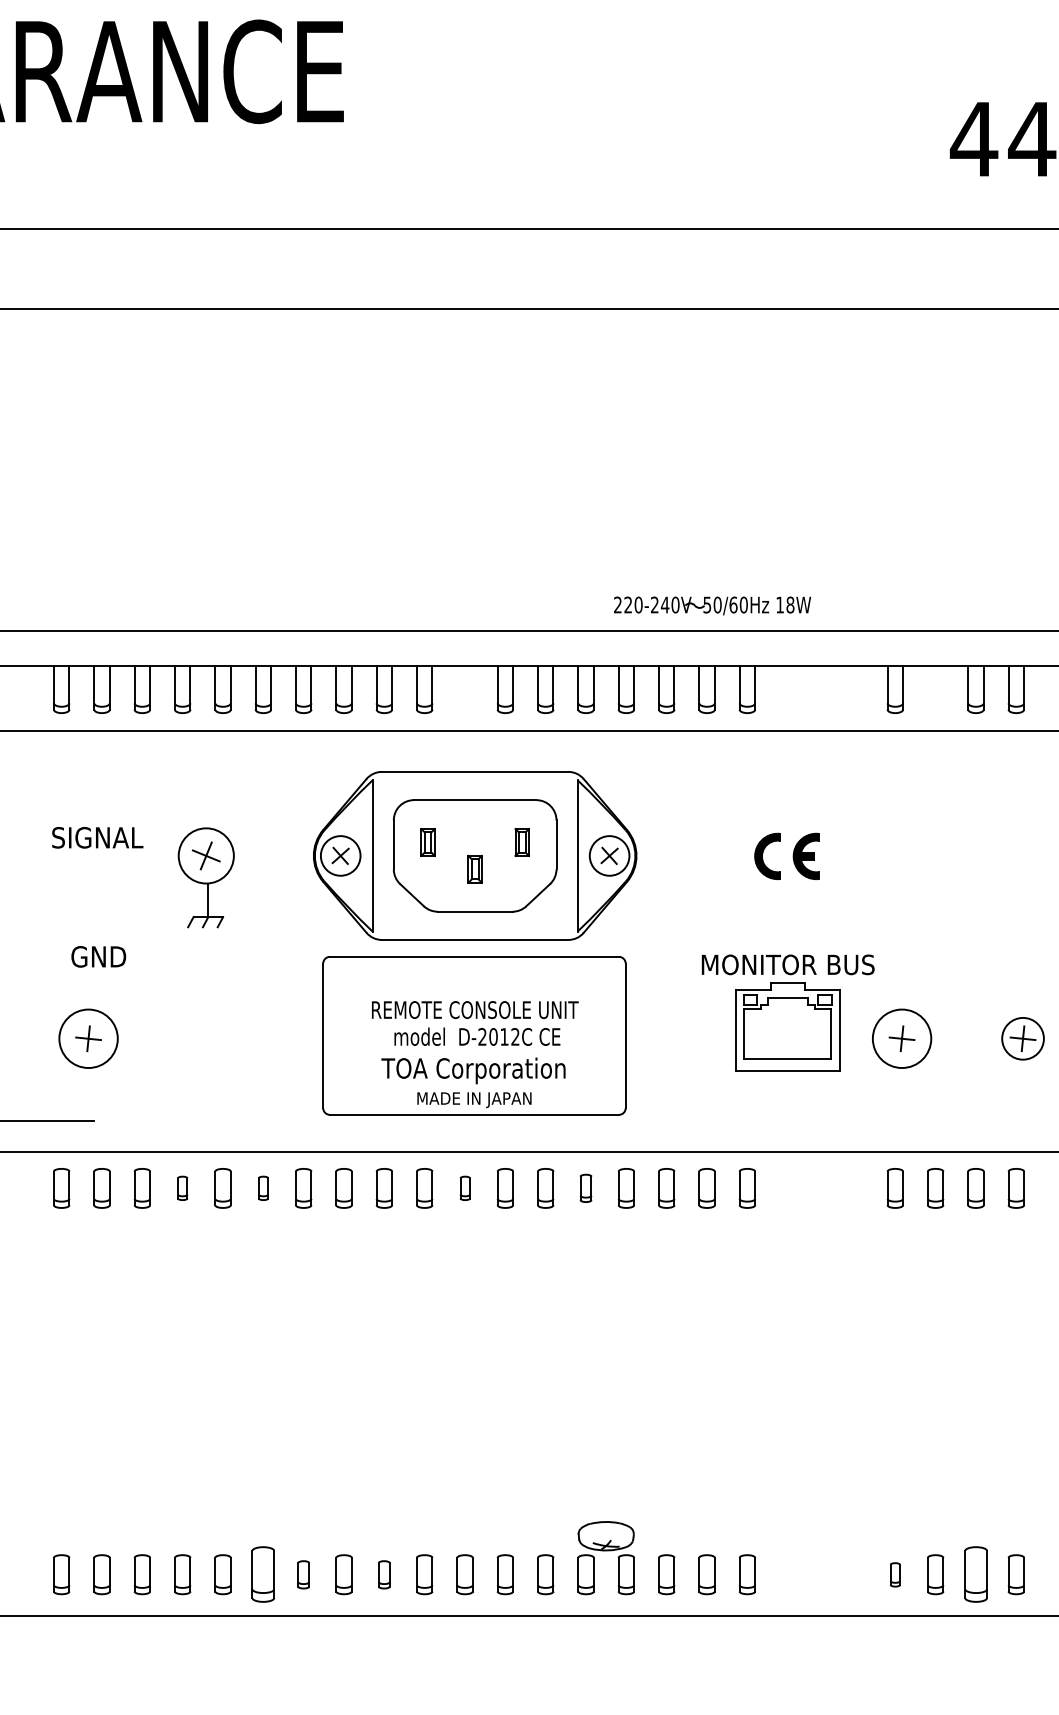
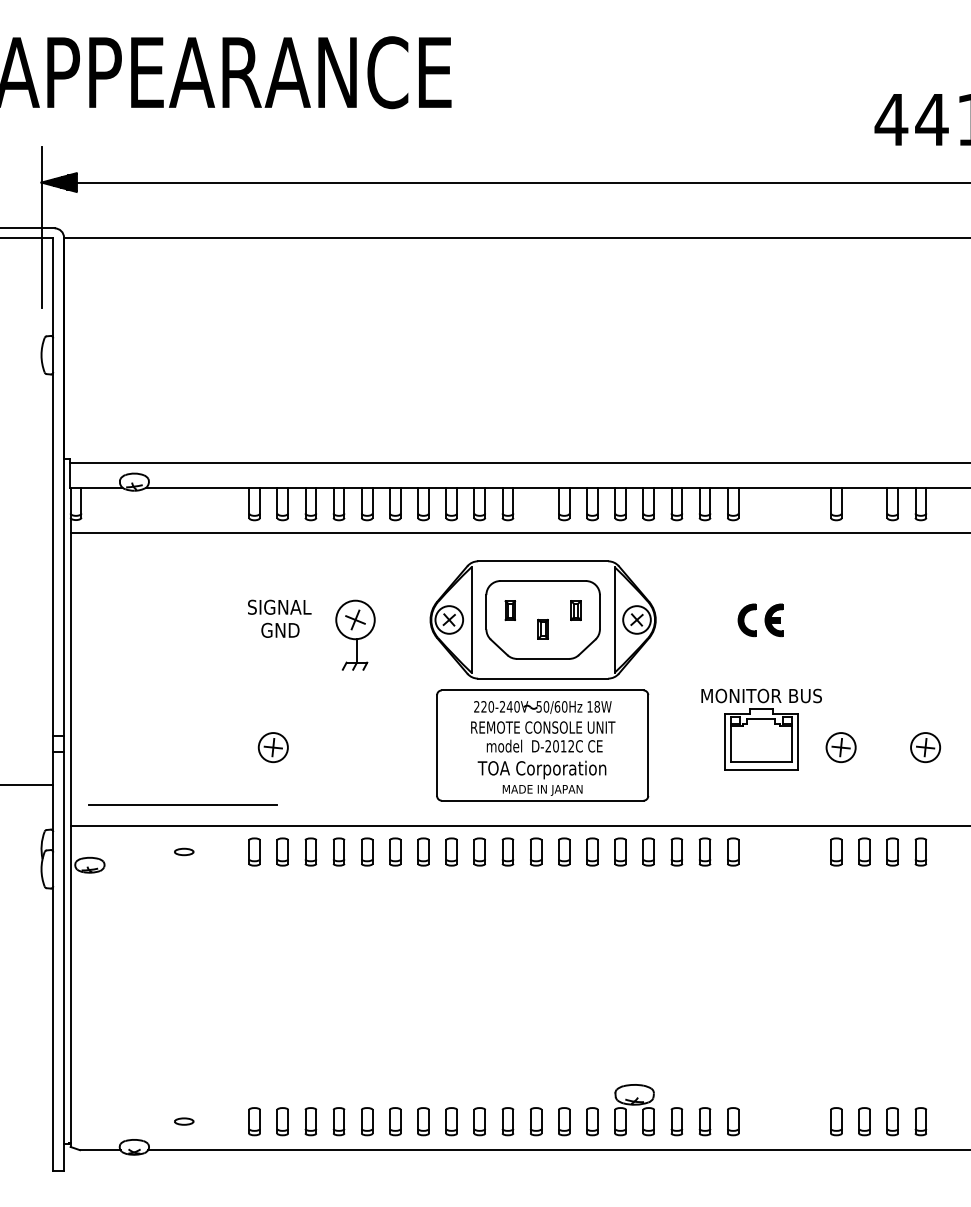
part: (712, 605) -> (542, 707), moved
text: (98, 955) -> (280, 629), moved
circle: (87, 1038) -> (272, 747), size x0.71
circle: (901, 1038) -> (840, 747), size x0.71
part: (181, 1187) -> (338, 851), size x1.67
part: (263, 1187) -> (395, 851), size x1.67
part: (465, 1187) -> (536, 851), size x1.67
part: (585, 1187) -> (620, 851), size x1.43
part: (263, 1574) -> (395, 1121), size x0.71
part: (303, 1574) -> (423, 1121), size x1.43
part: (383, 1574) -> (479, 1121), size x1.43
part: (895, 1574) -> (836, 1121), size x1.67
part: (975, 1574) -> (892, 1121), size x0.71

